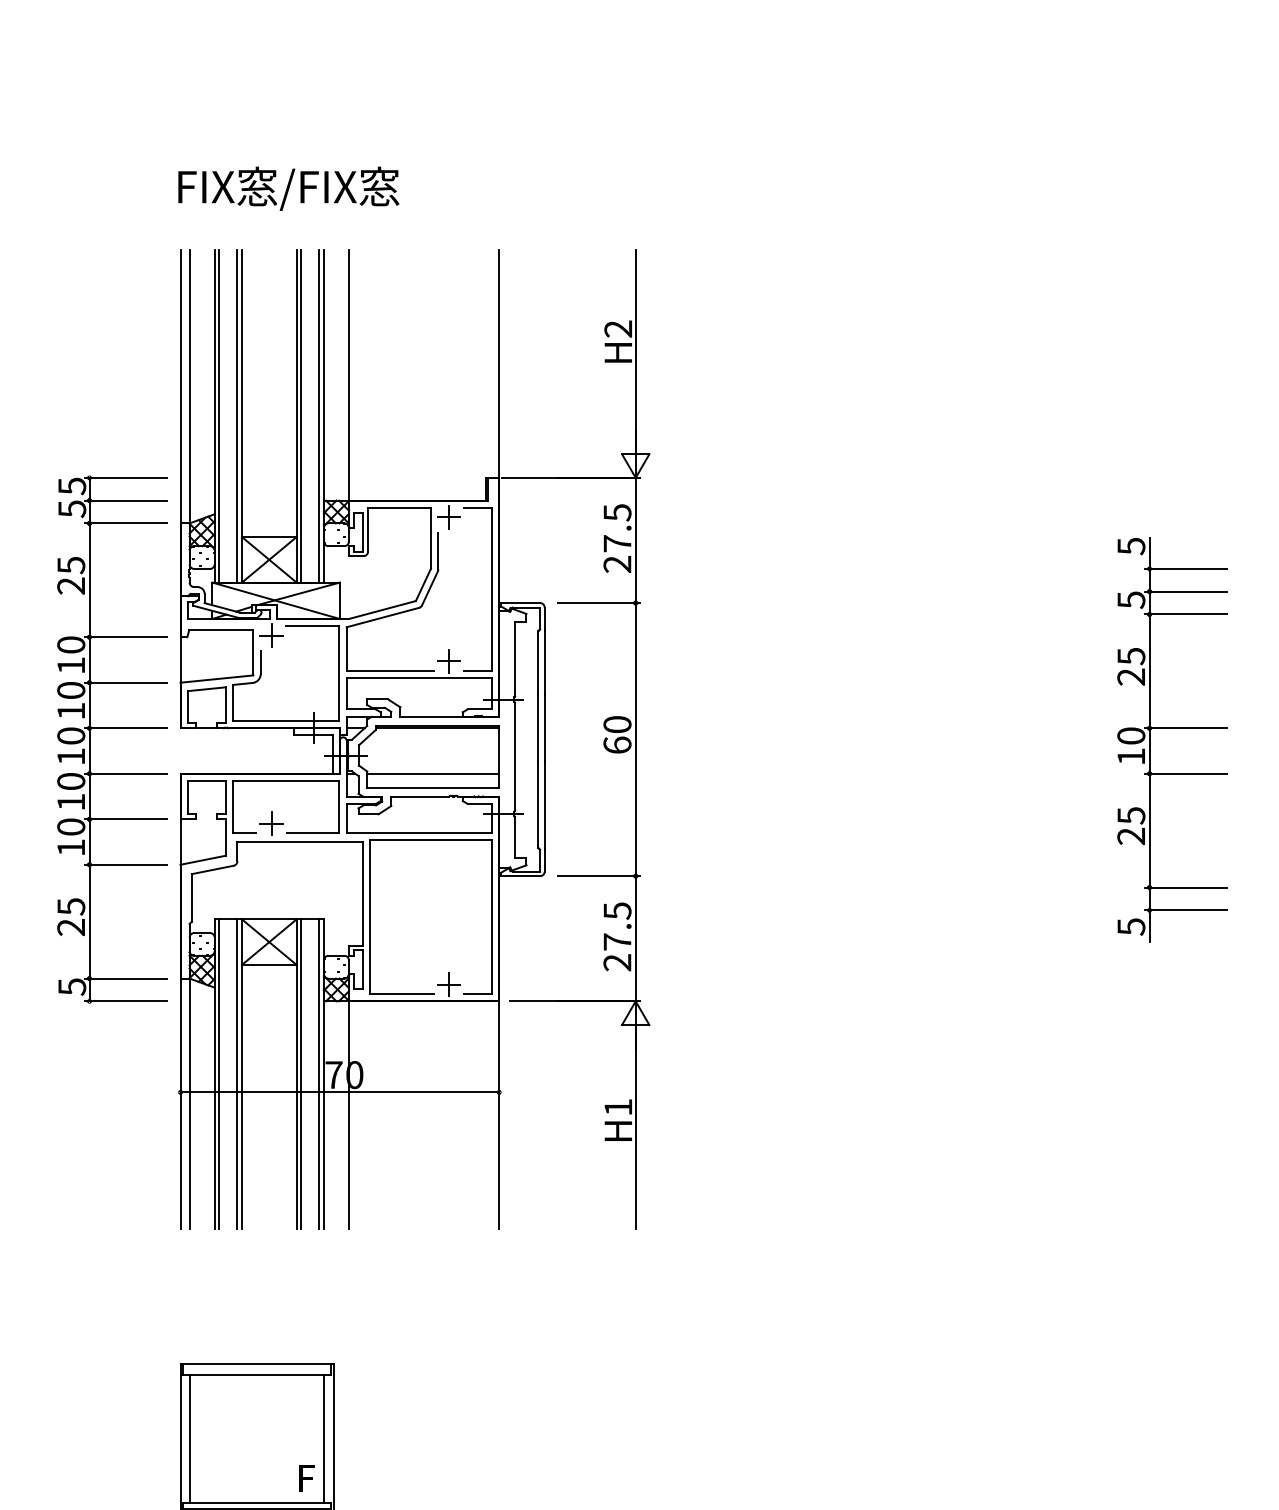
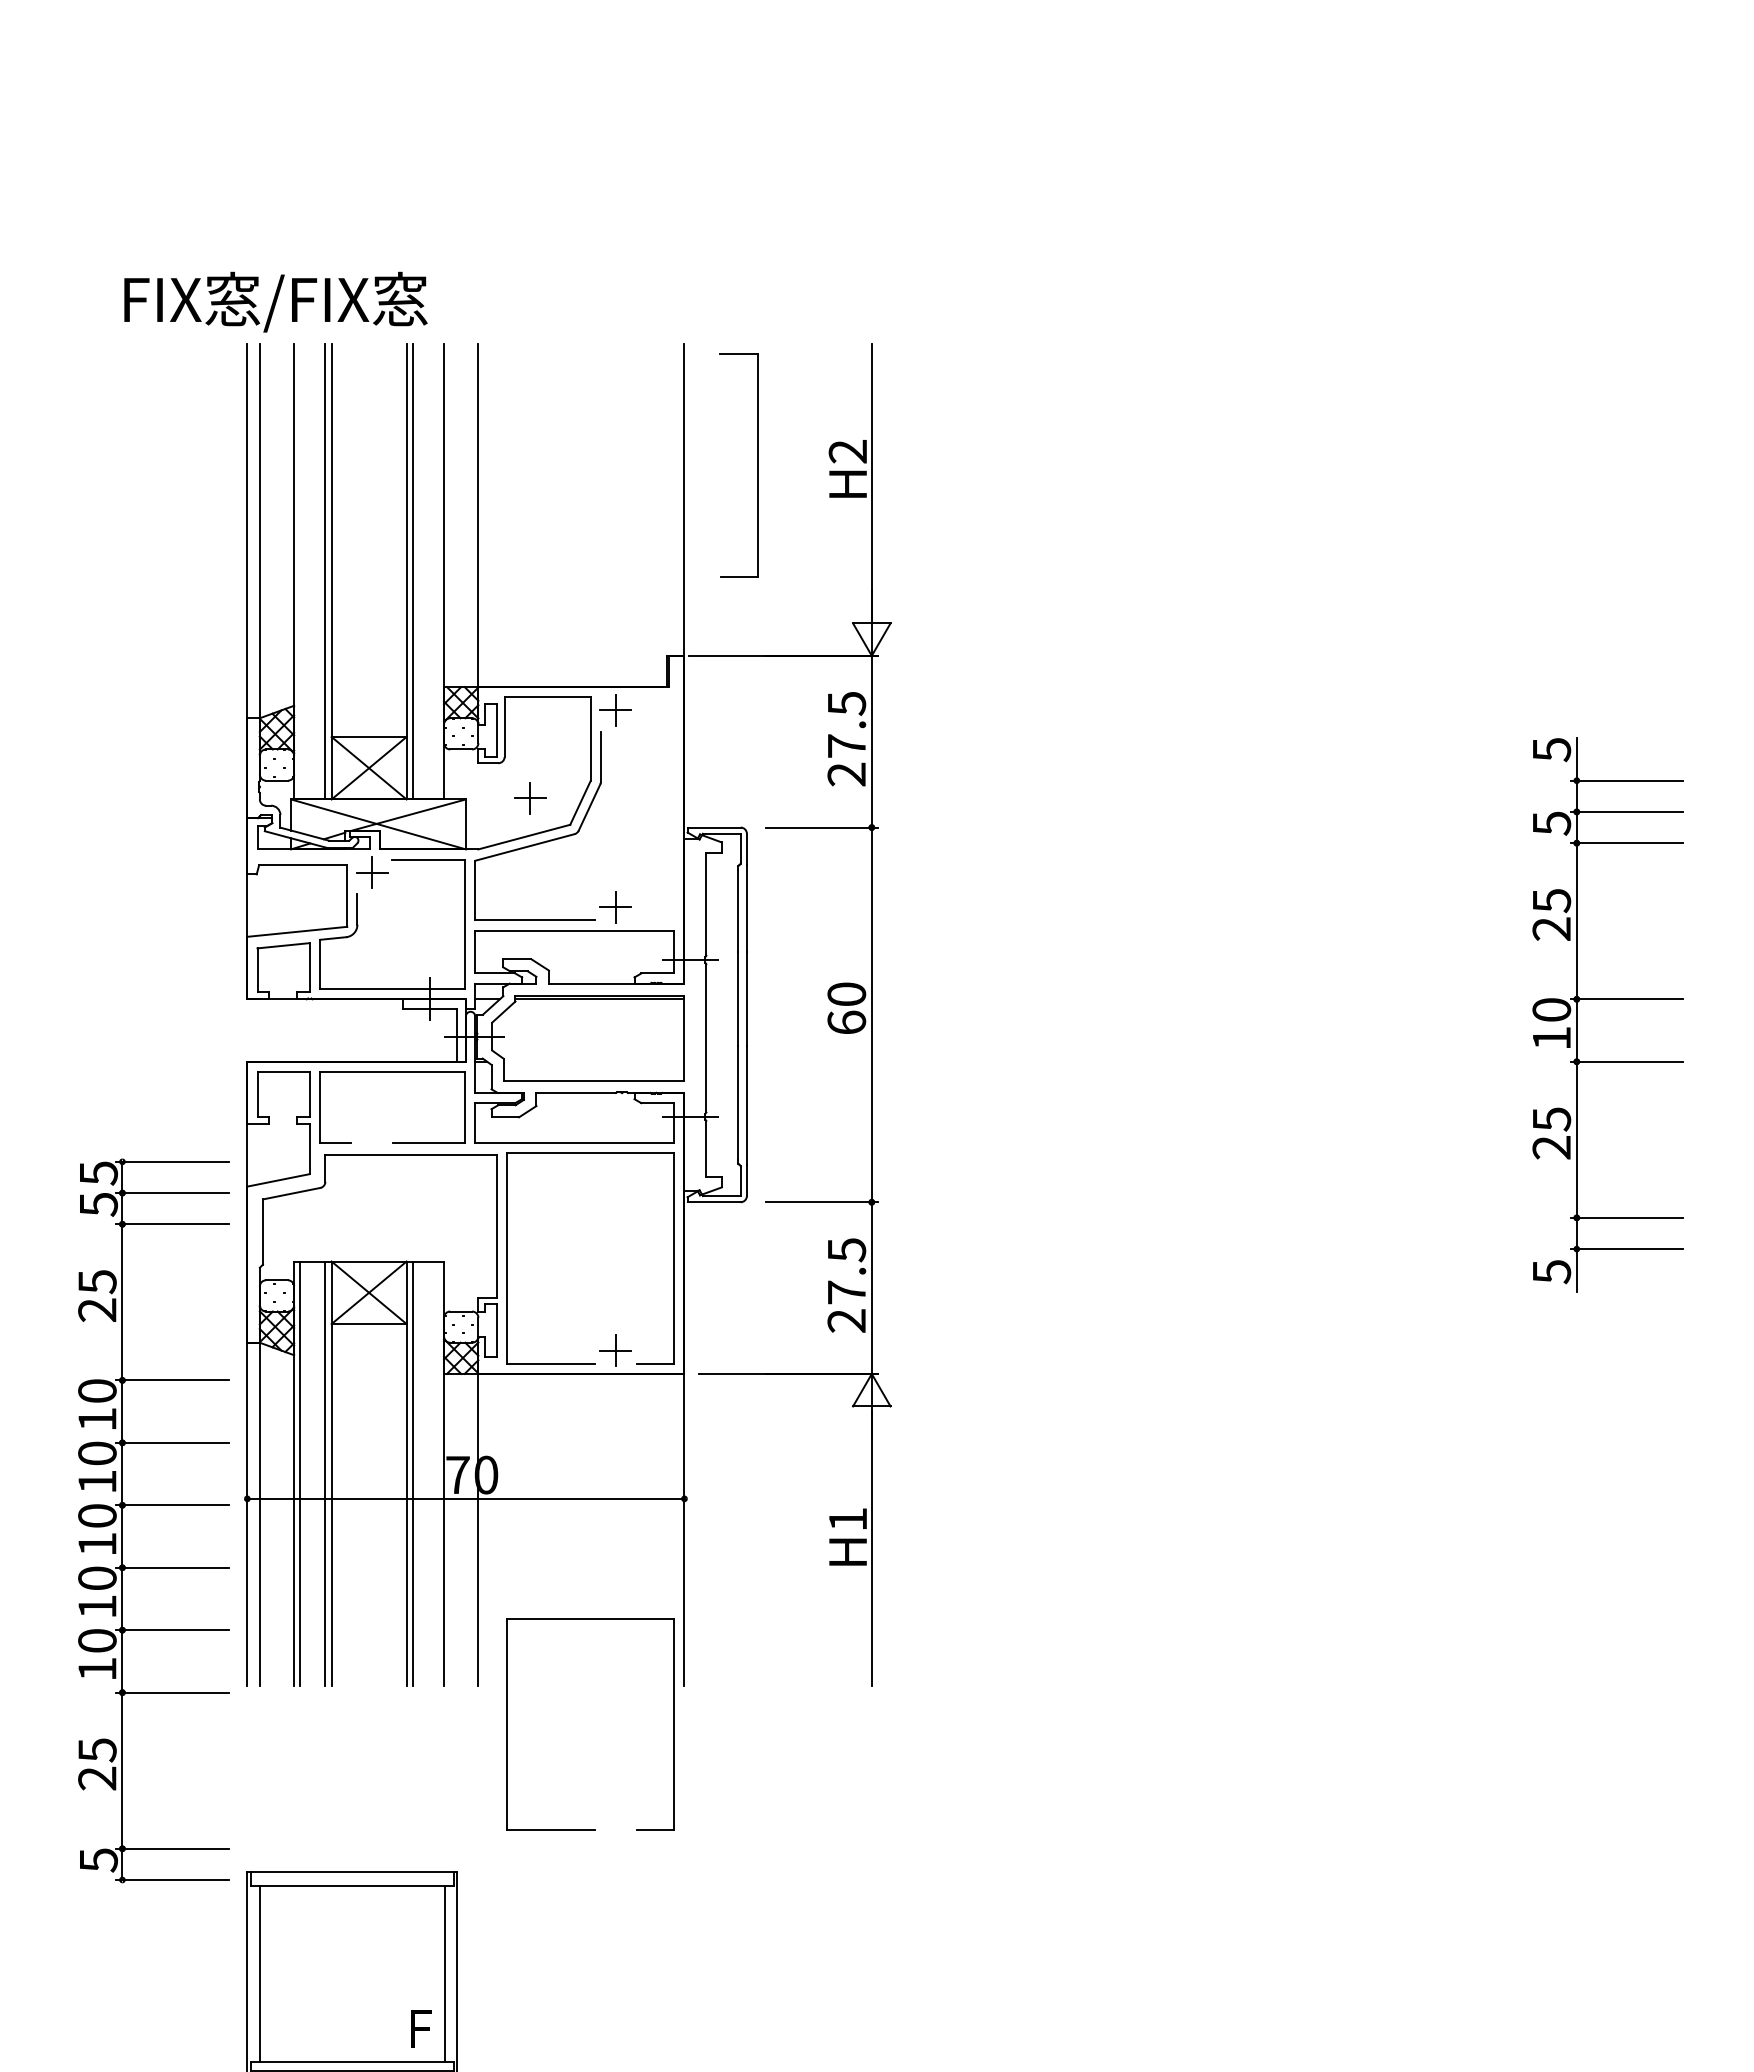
text: (288, 188) -> (275, 301), moved
line: (219, 416) -> (300, 571), removed
line: (319, 416) -> (437, 571), removed
part: (491, 589) -> (757, 465), moved
part: (112, 728) -> (153, 1505), moved
line: (432, 773) -> (593, 1061), removed
part: (271, 823) -> (530, 798), moved
line: (319, 1073) -> (437, 1473), removed
part: (370, 1256) -> (507, 1724), added

